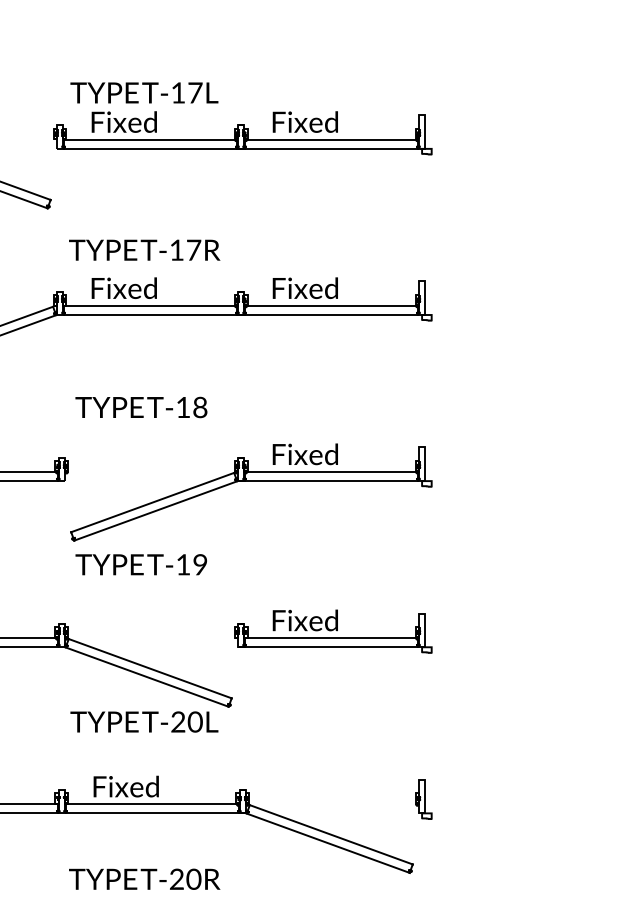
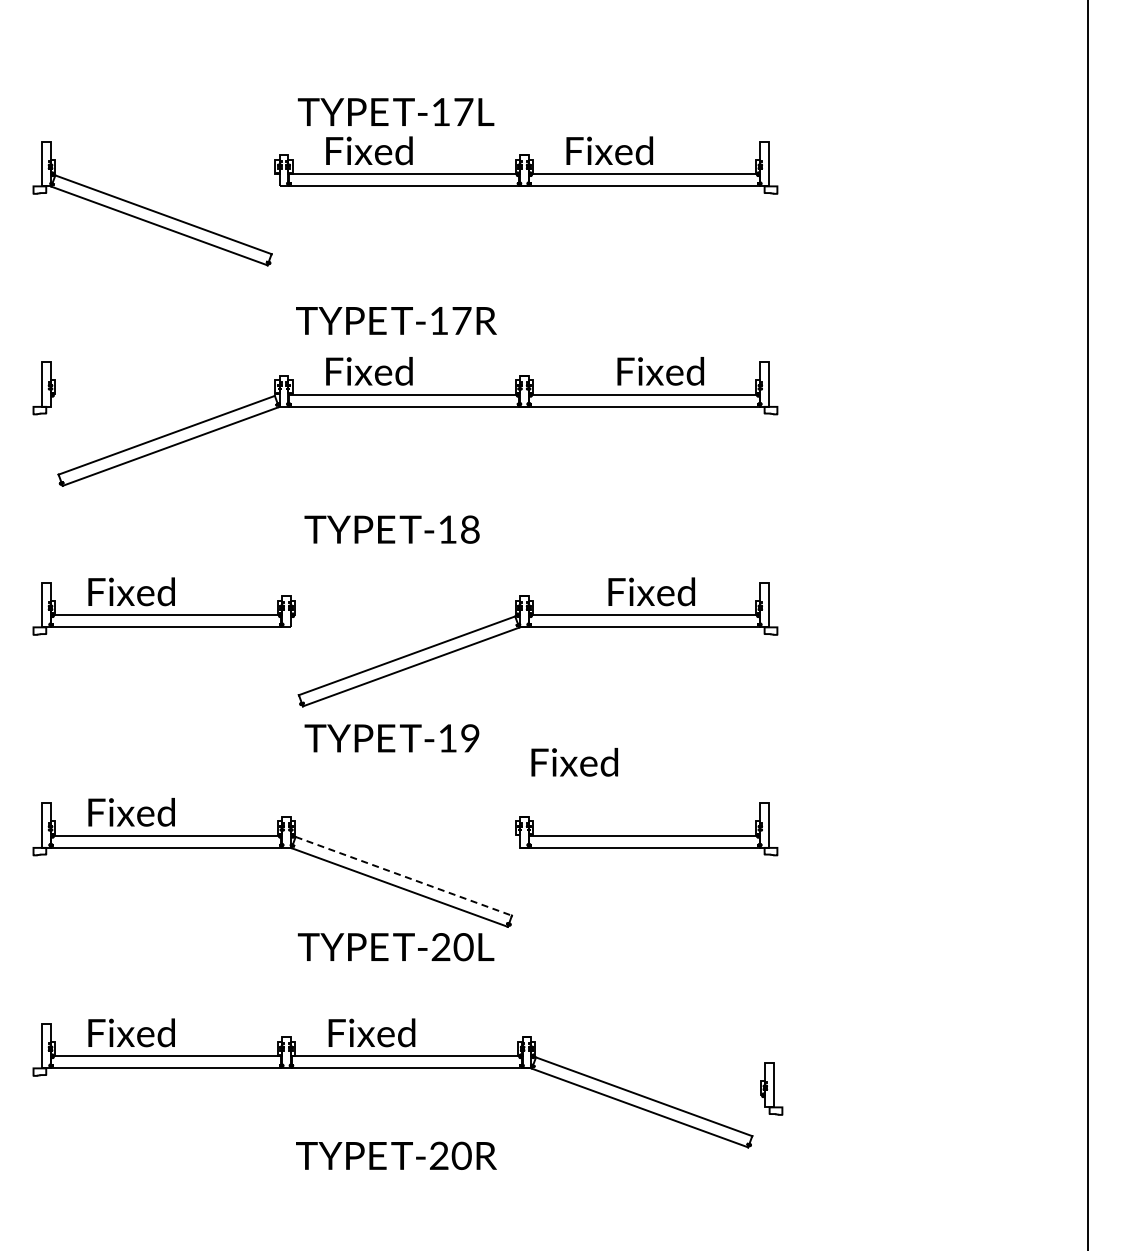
text: (305, 288) -> (660, 371), moved
text: (305, 454) -> (651, 591), moved
text: (305, 620) -> (574, 762), moved
line: (150, 668) -> (404, 876), solid -> dashed
part: (423, 799) -> (771, 1088), moved

